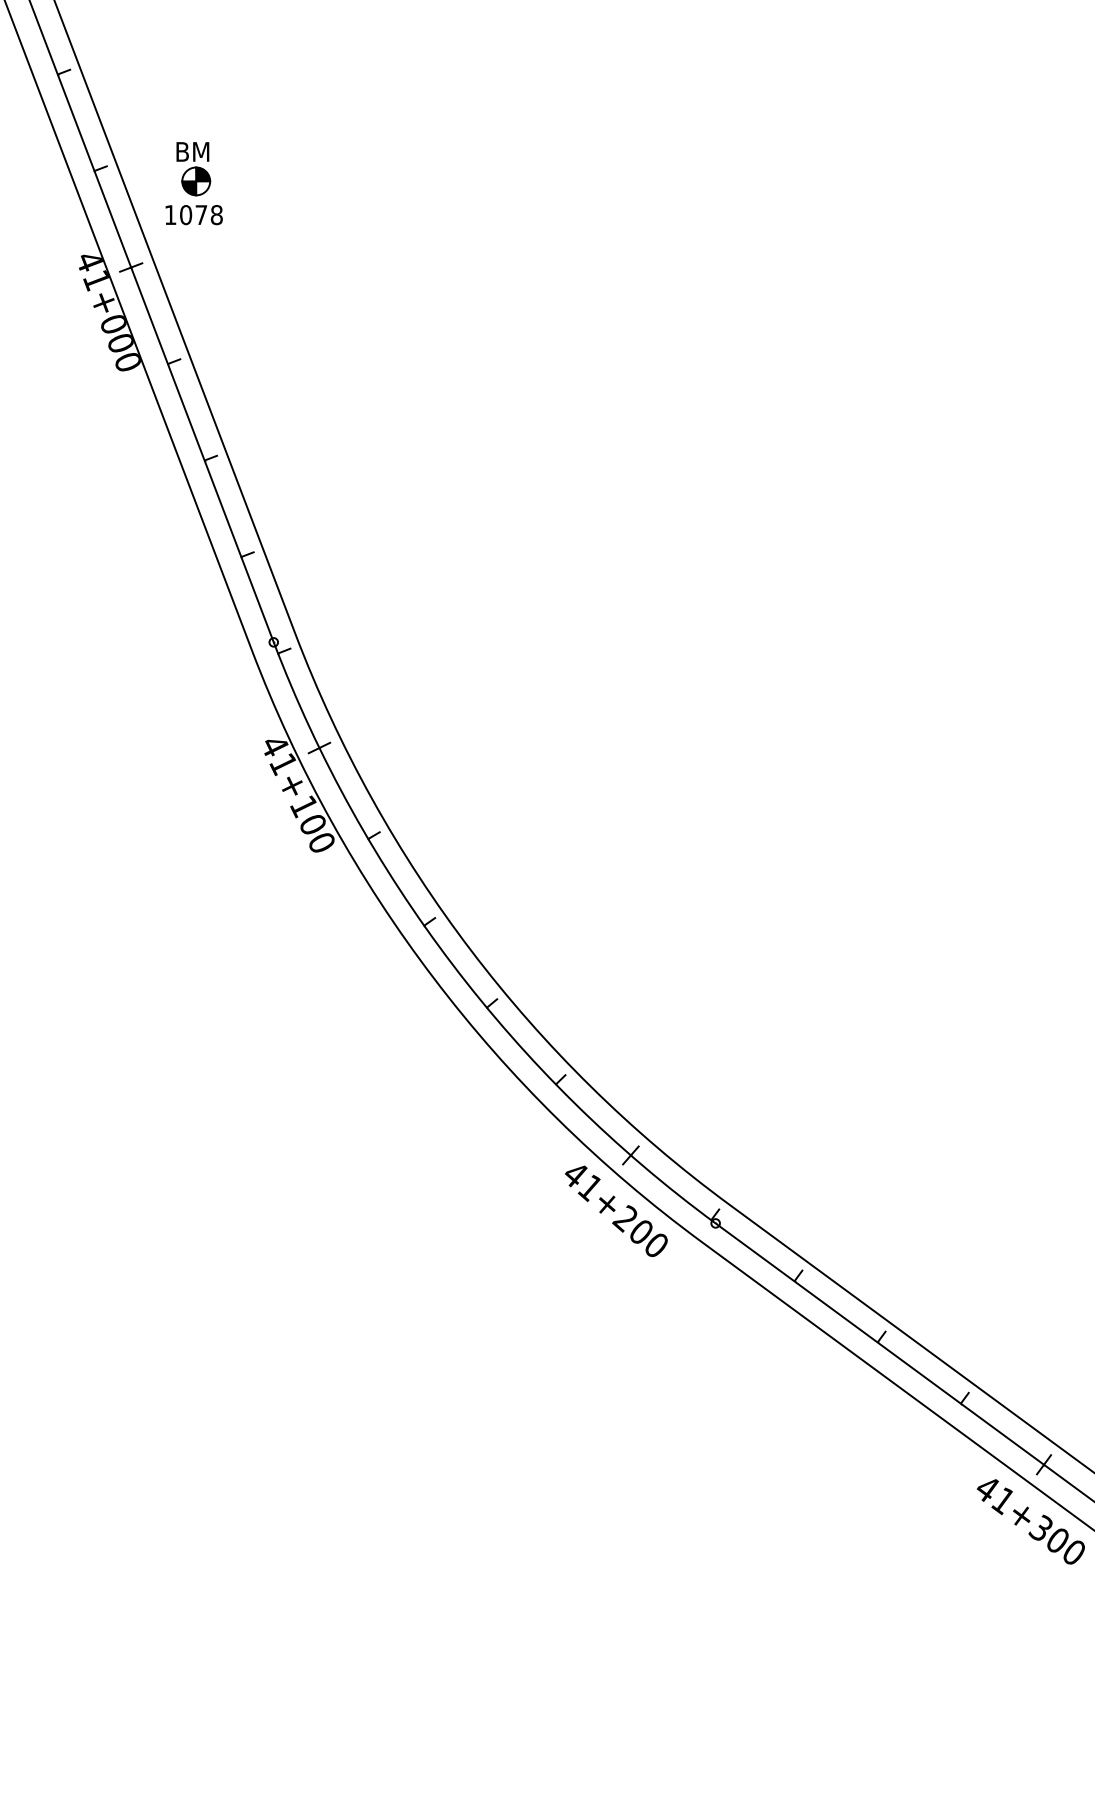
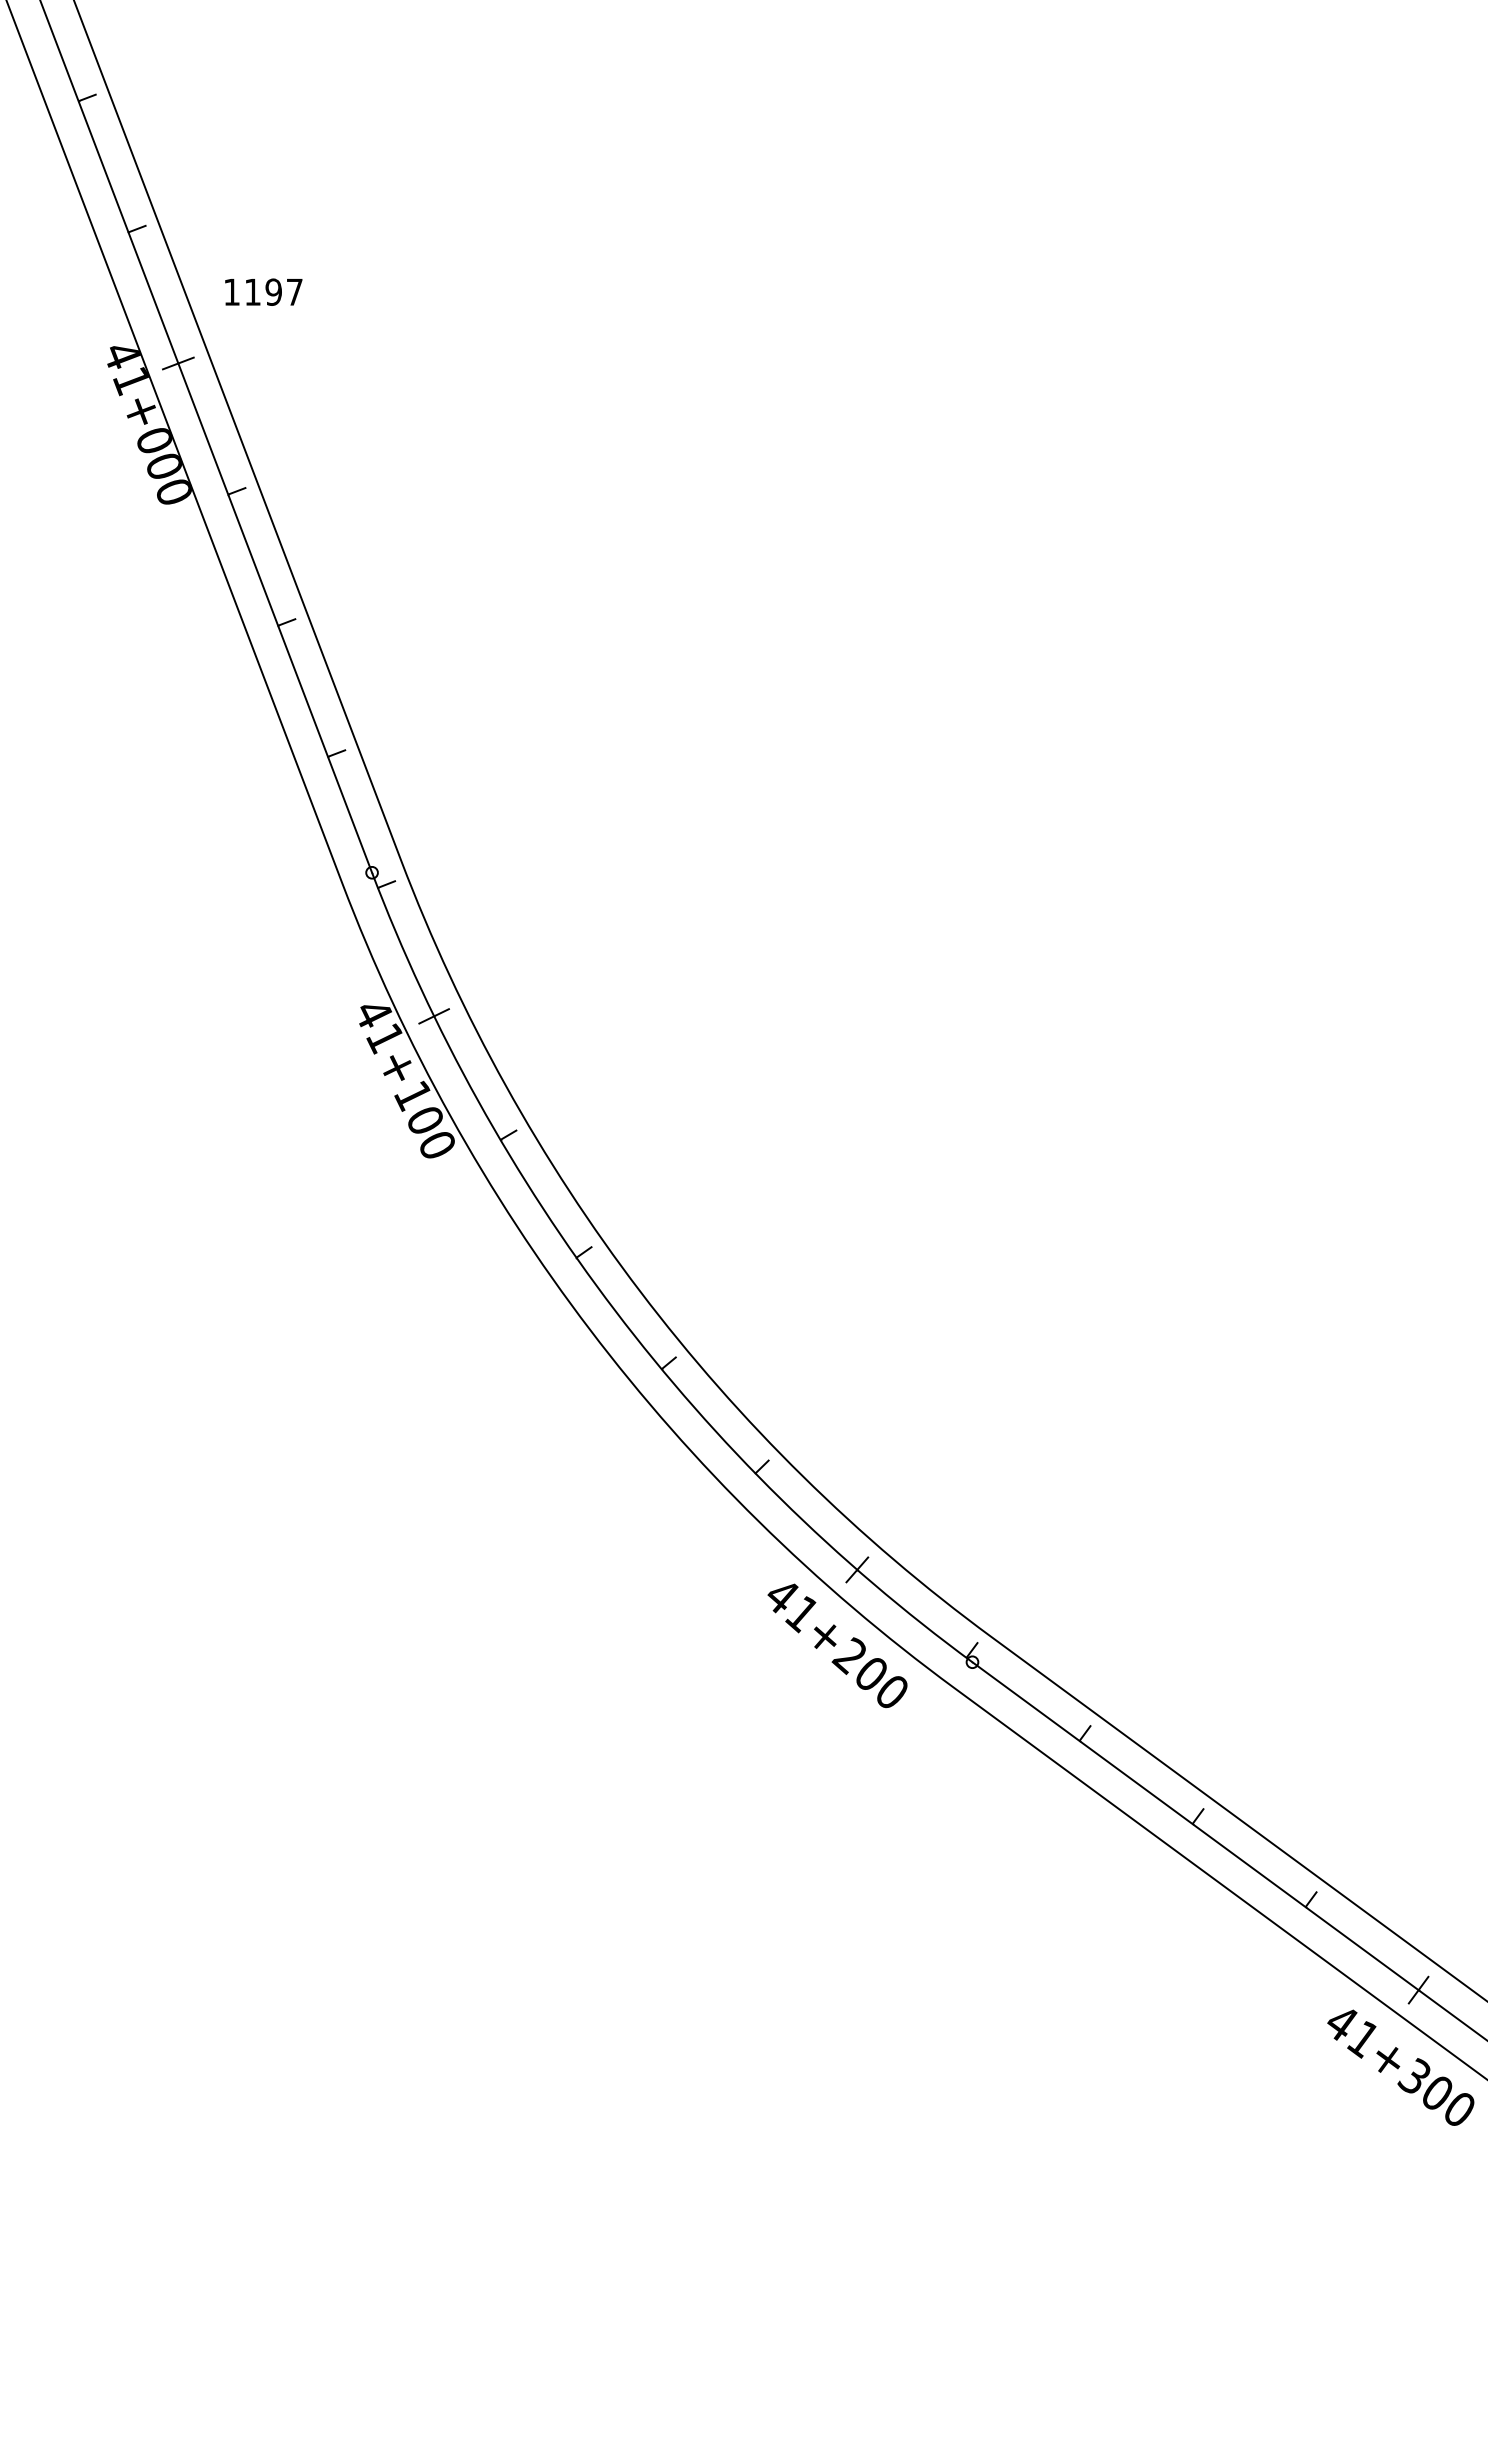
part: (193, 168) -> (263, 229), removed
text: (201, 214) -> (273, 291), 1078 -> 1197

